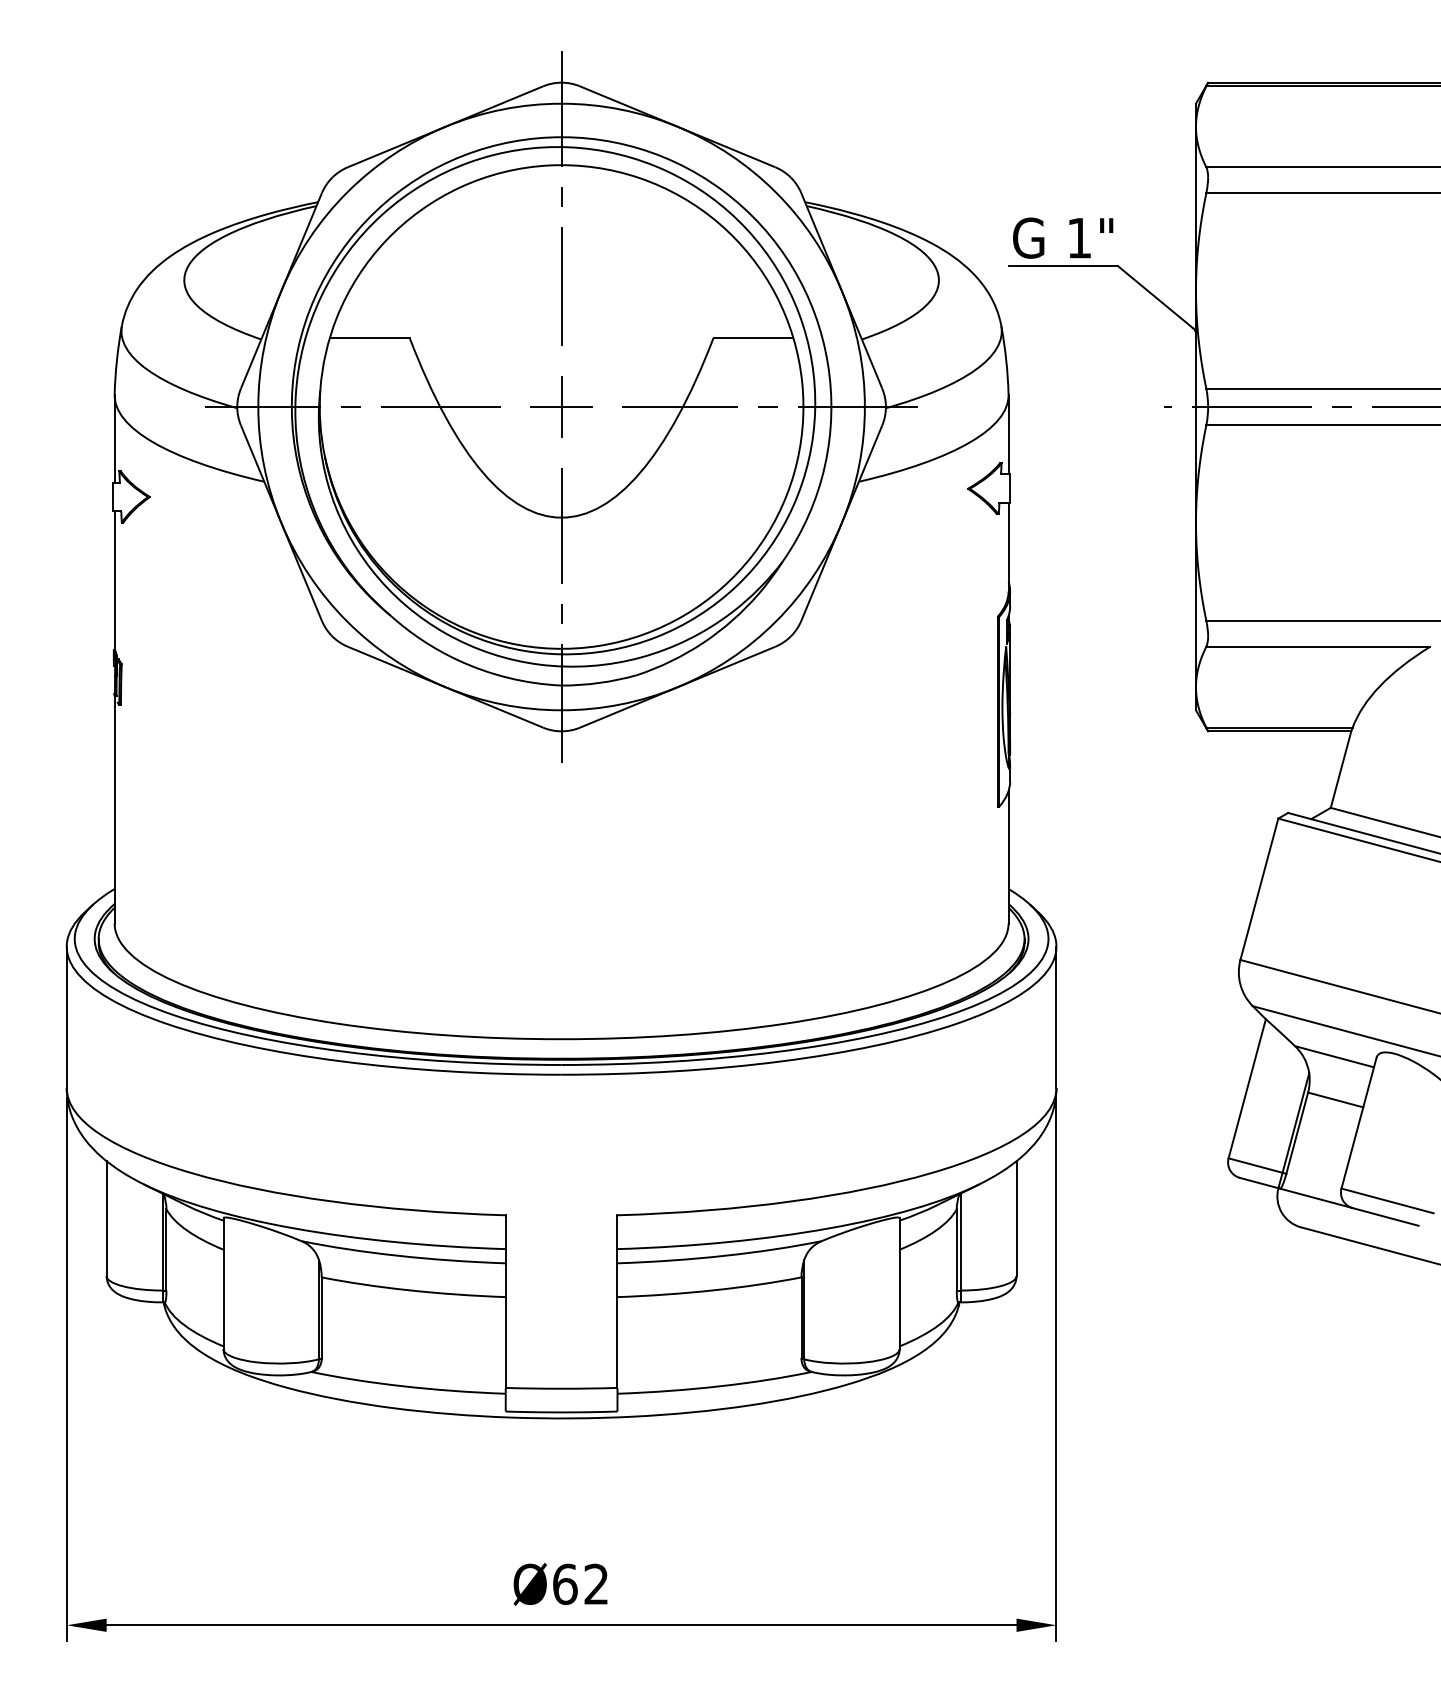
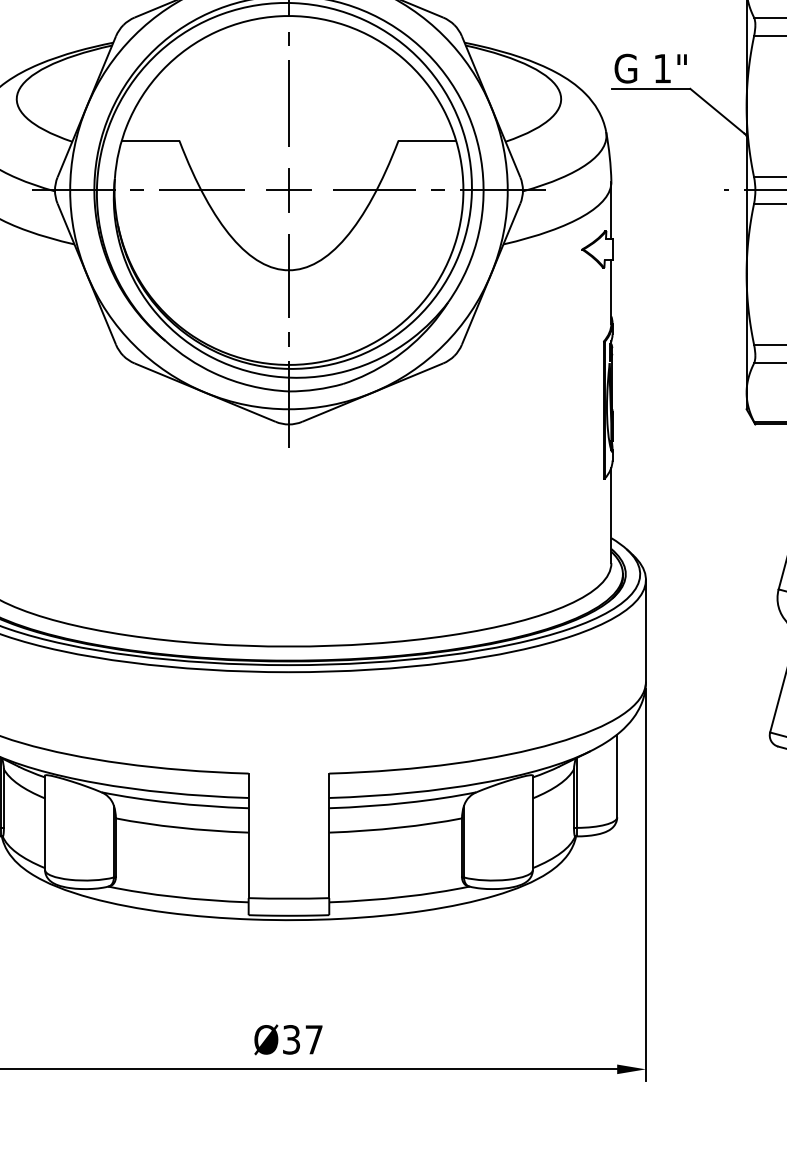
text: (580, 1583) -> (302, 1039), Ø62 -> Ø37

